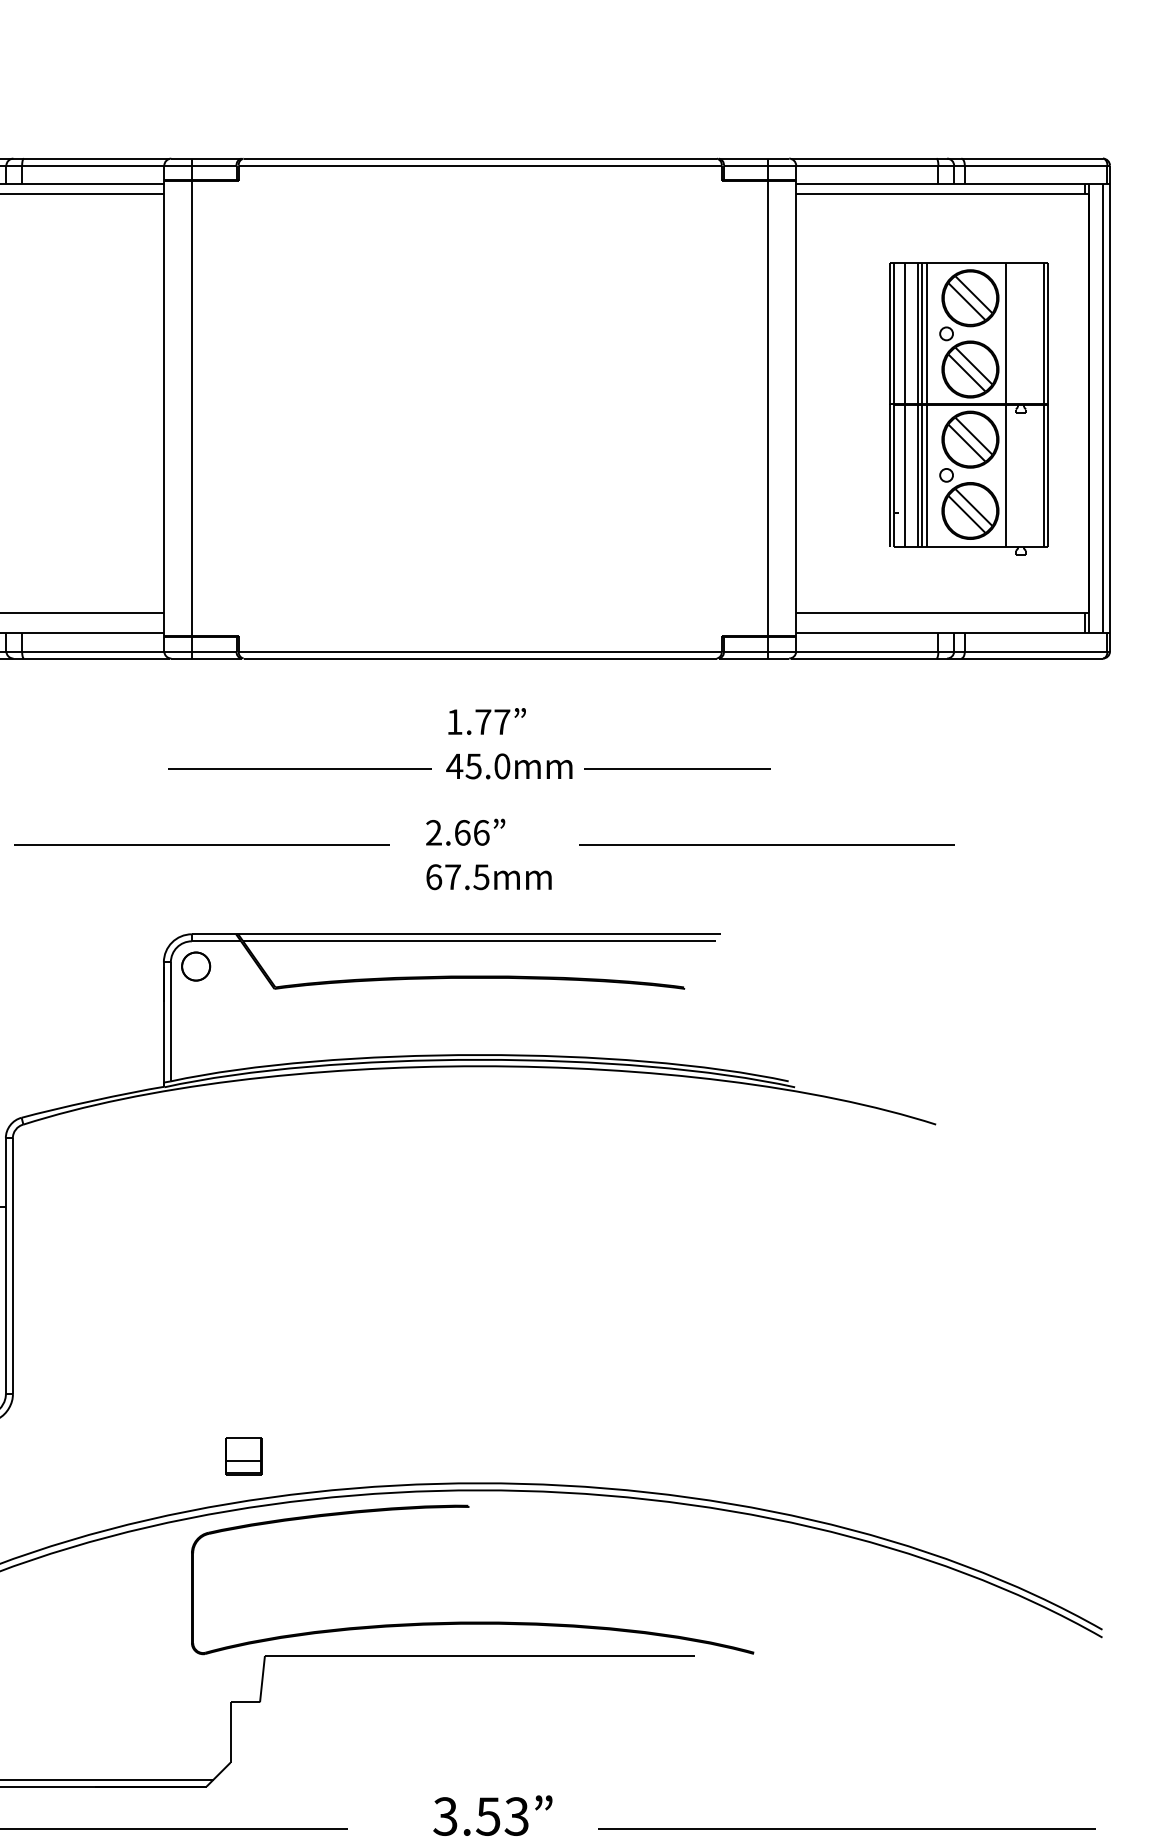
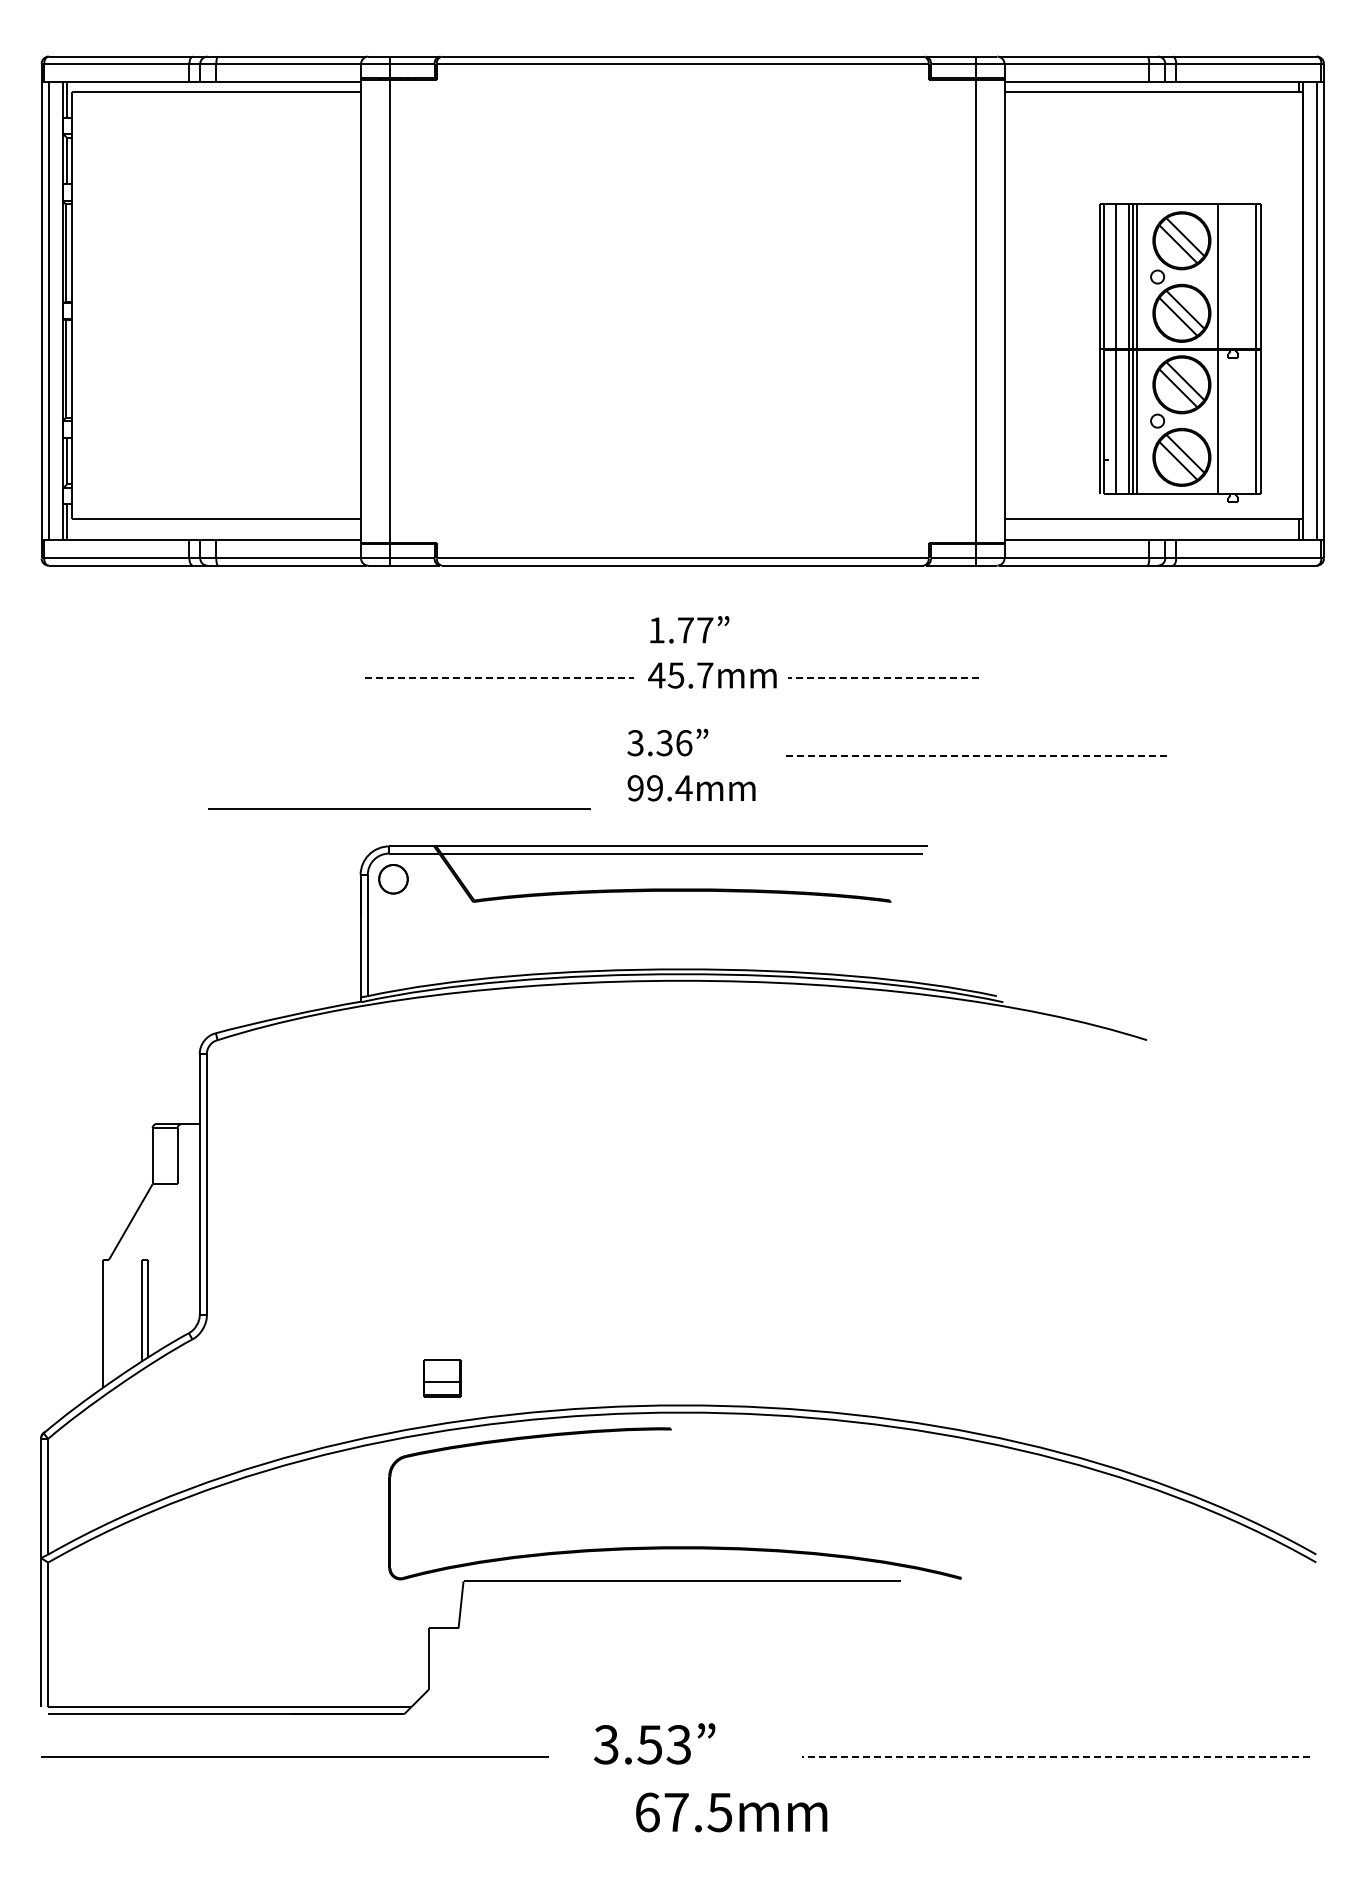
part: (969, 407) -> (1180, 352), moved
text: (502, 766) -> (705, 675), 45.0mm -> 45.7mm
line: (301, 769) -> (500, 678), solid -> dashed
line: (676, 769) -> (882, 678), solid -> dashed
text: (447, 833) -> (649, 743), 2.66 -> 3.36
line: (202, 845) -> (399, 808), moved
line: (766, 845) -> (974, 755), solid -> dashed
text: (457, 877) -> (659, 788), 67.5mm -> 99.4mm
text: (492, 1815) -> (654, 1743), moved
line: (847, 1828) -> (1056, 1756), solid -> dashed

